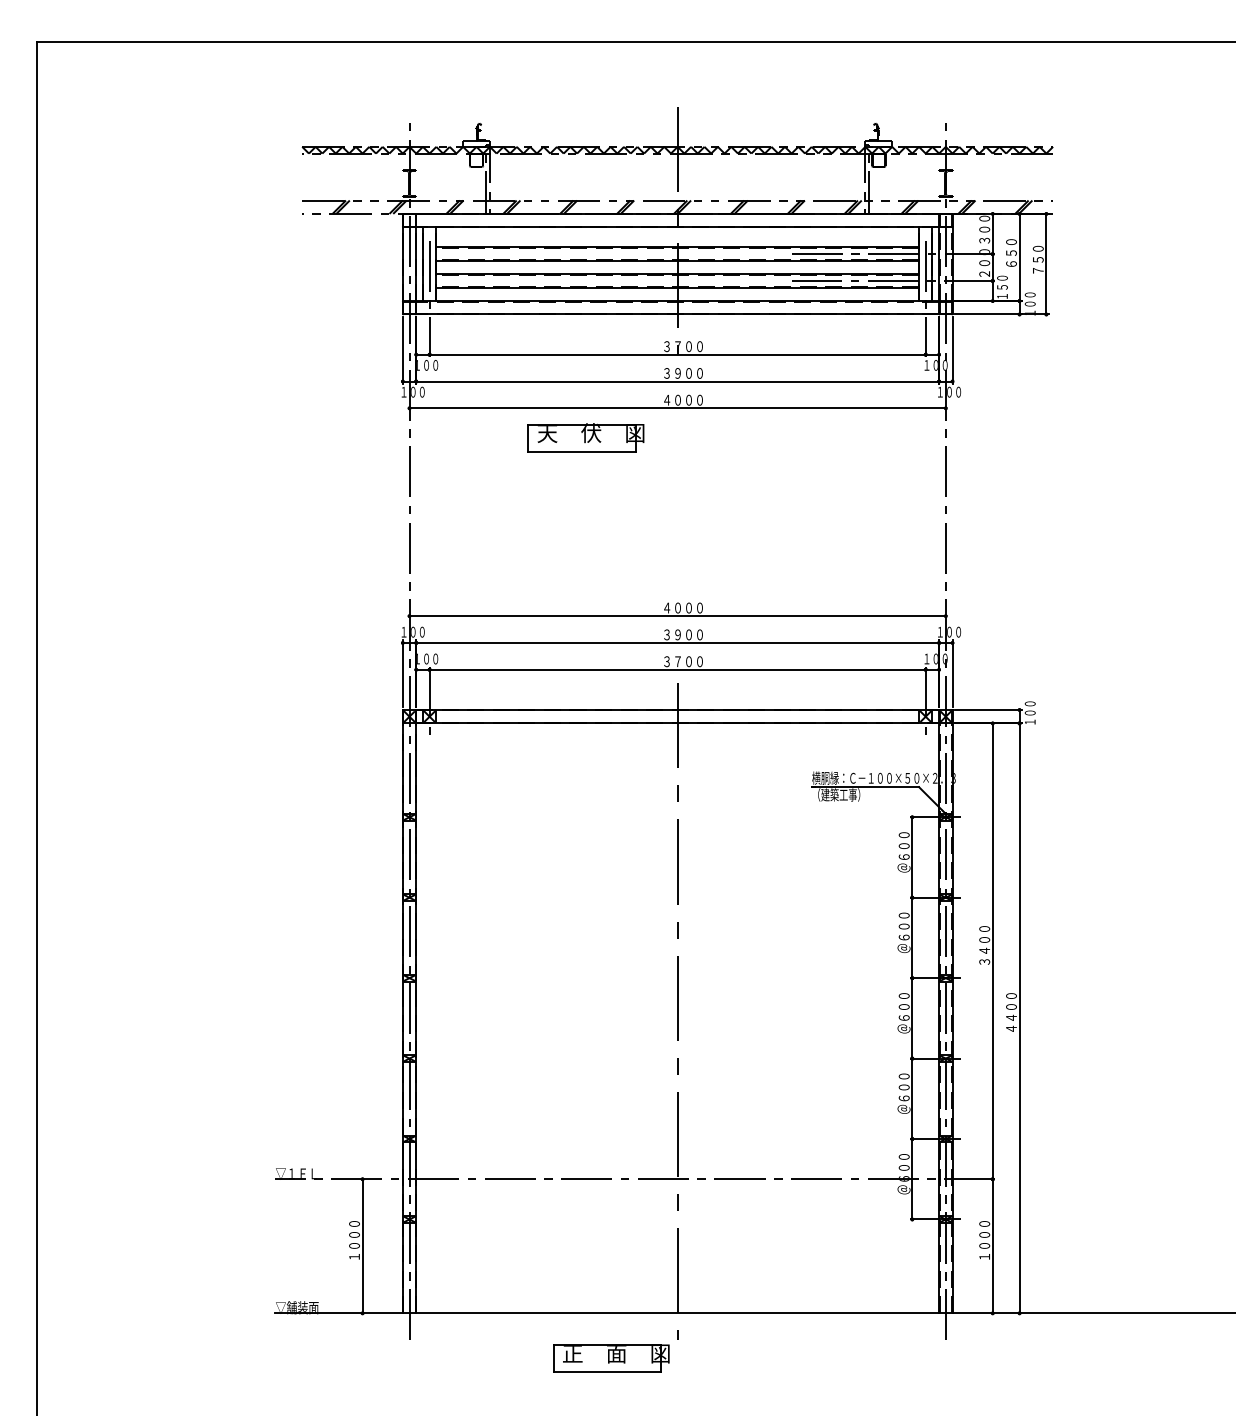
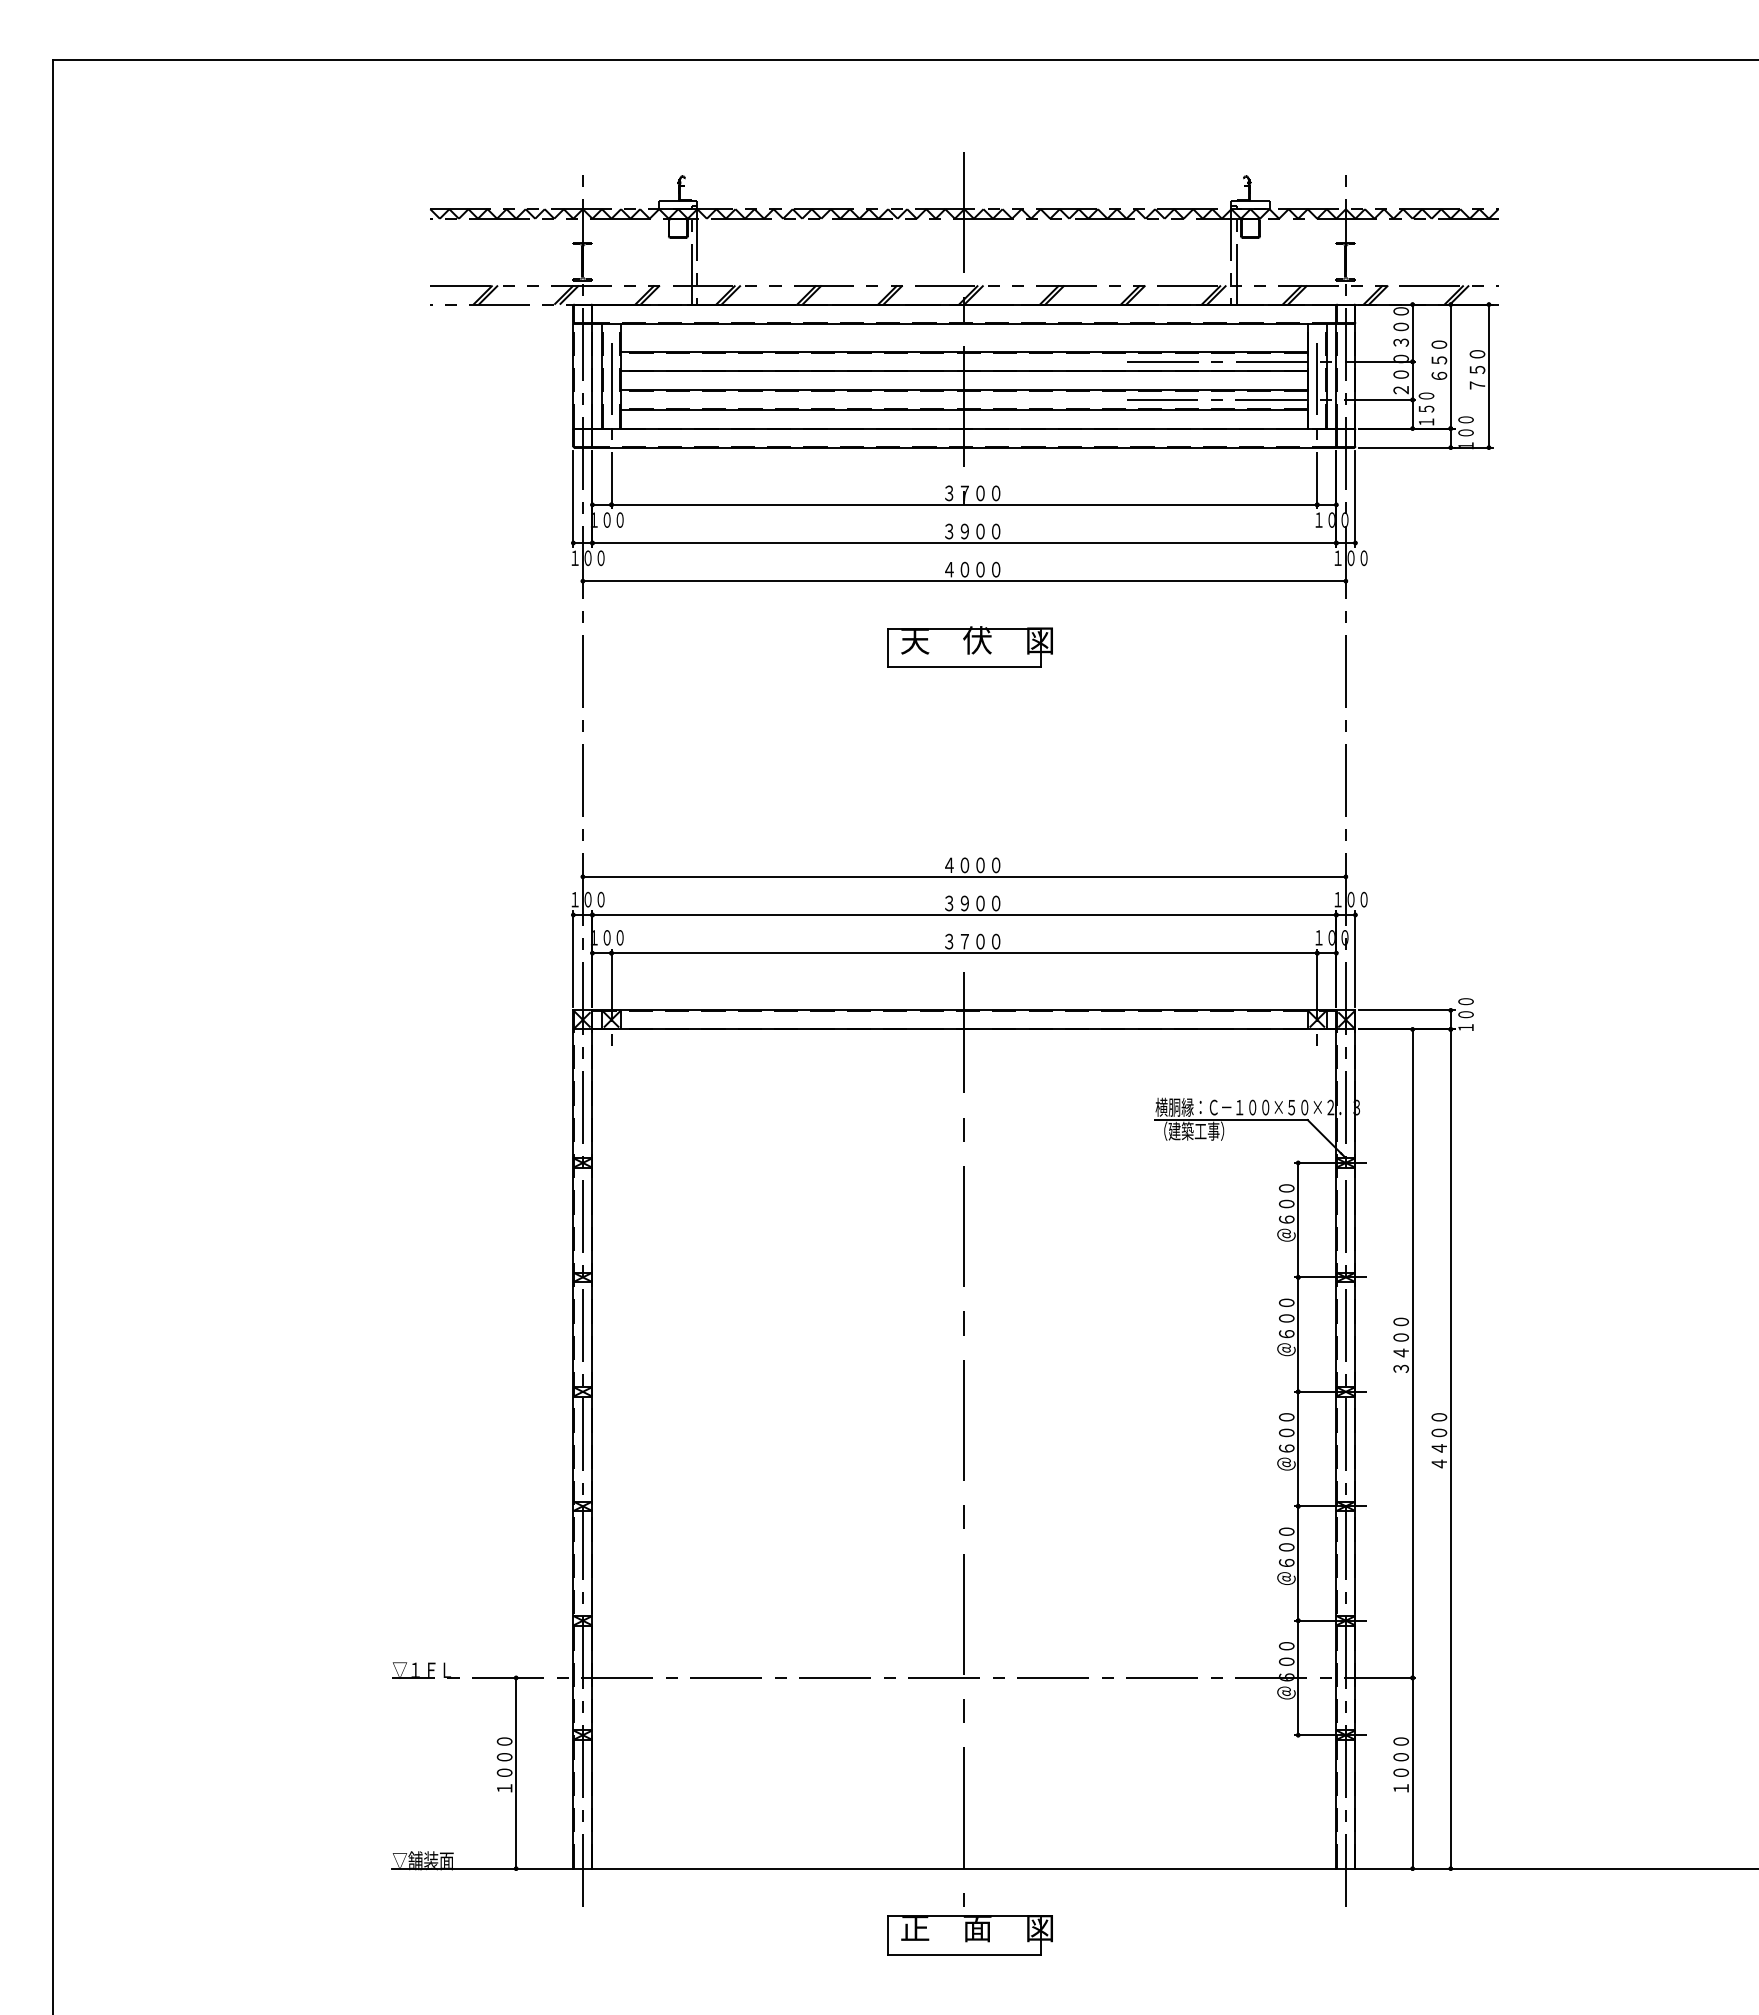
part: (585, 437) -> (969, 646), moved
part: (610, 1358) -> (969, 1935), moved

